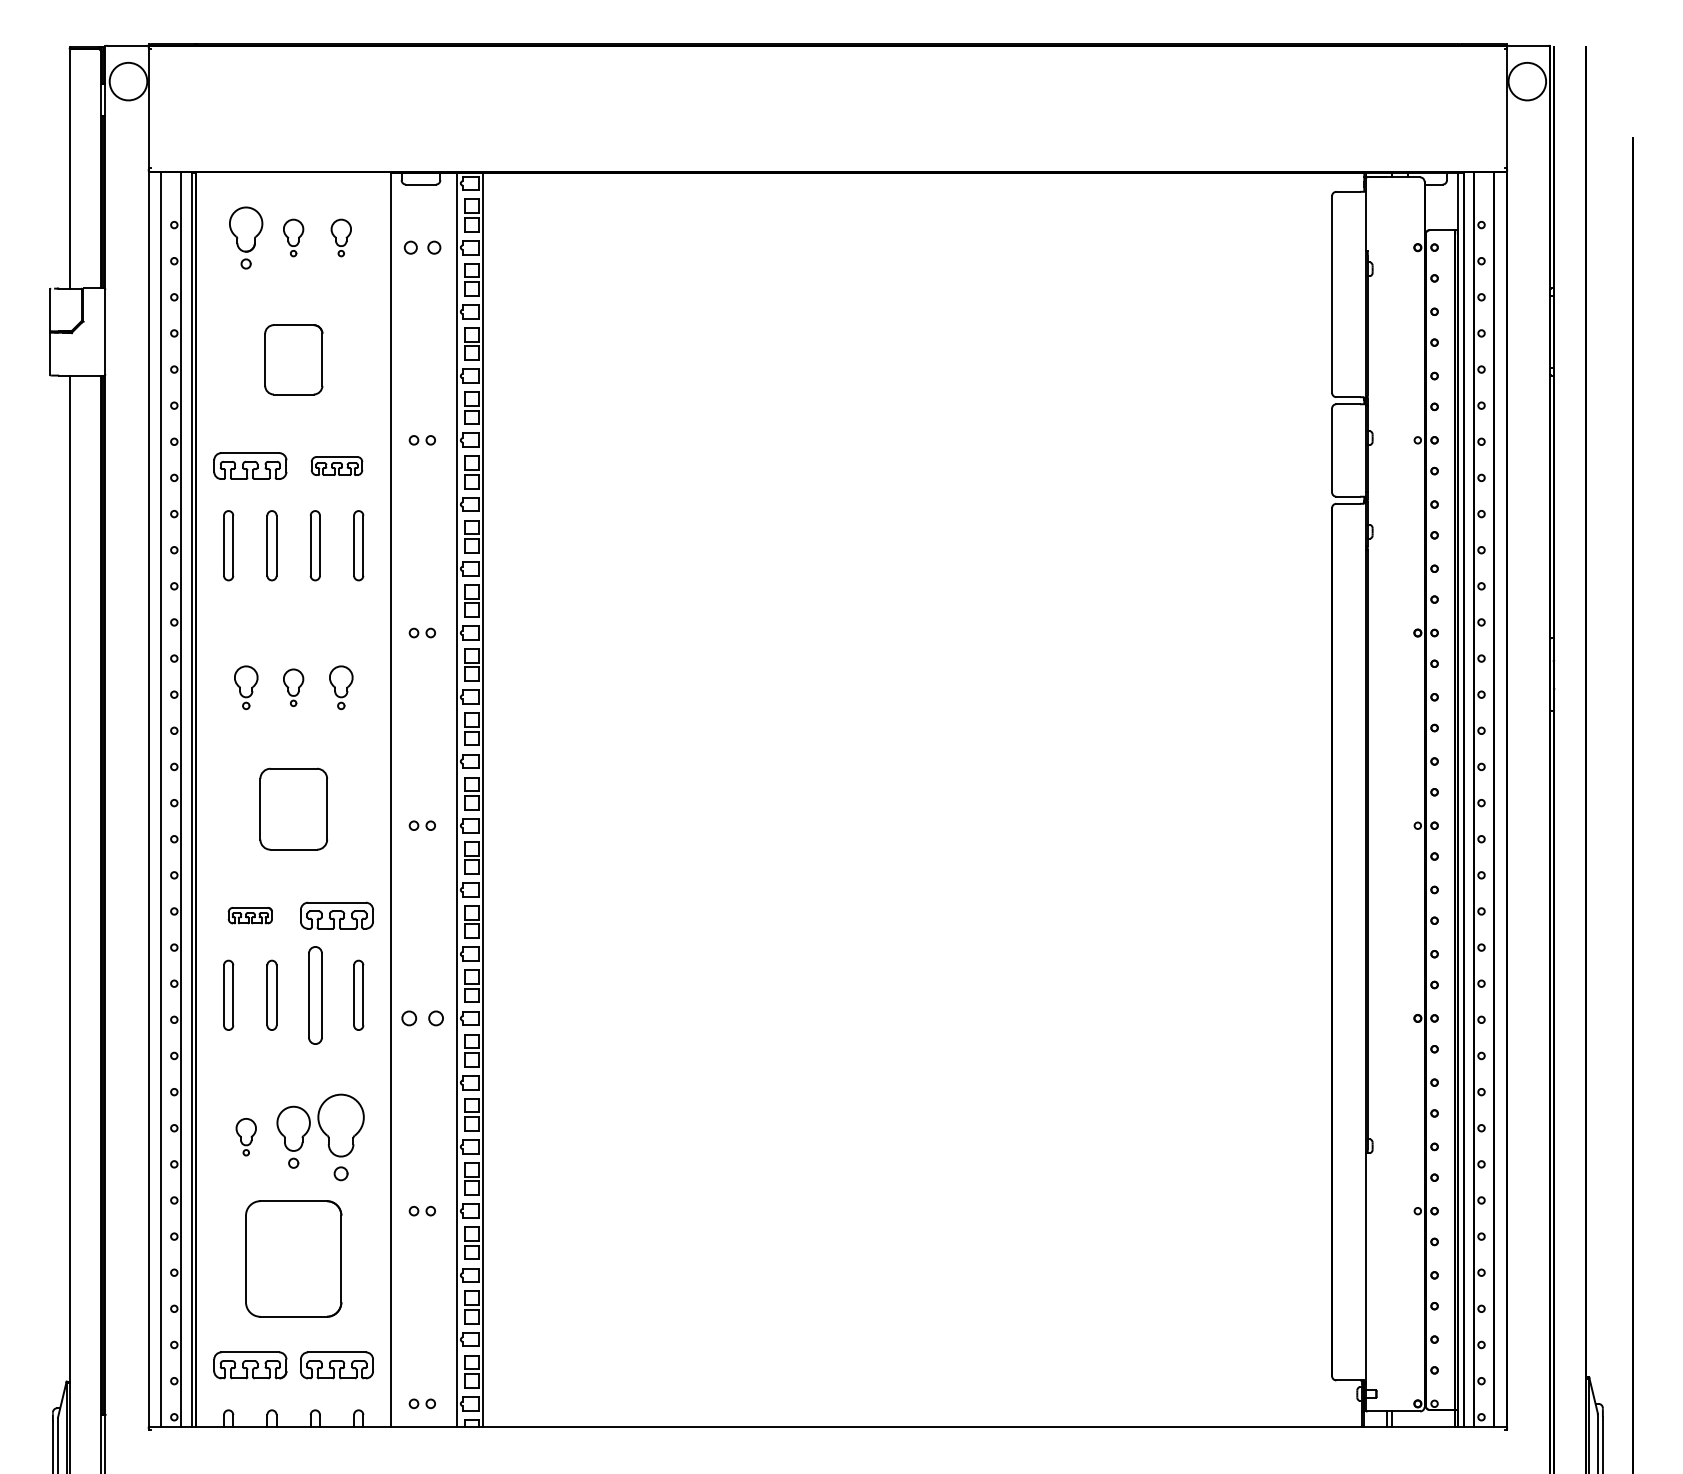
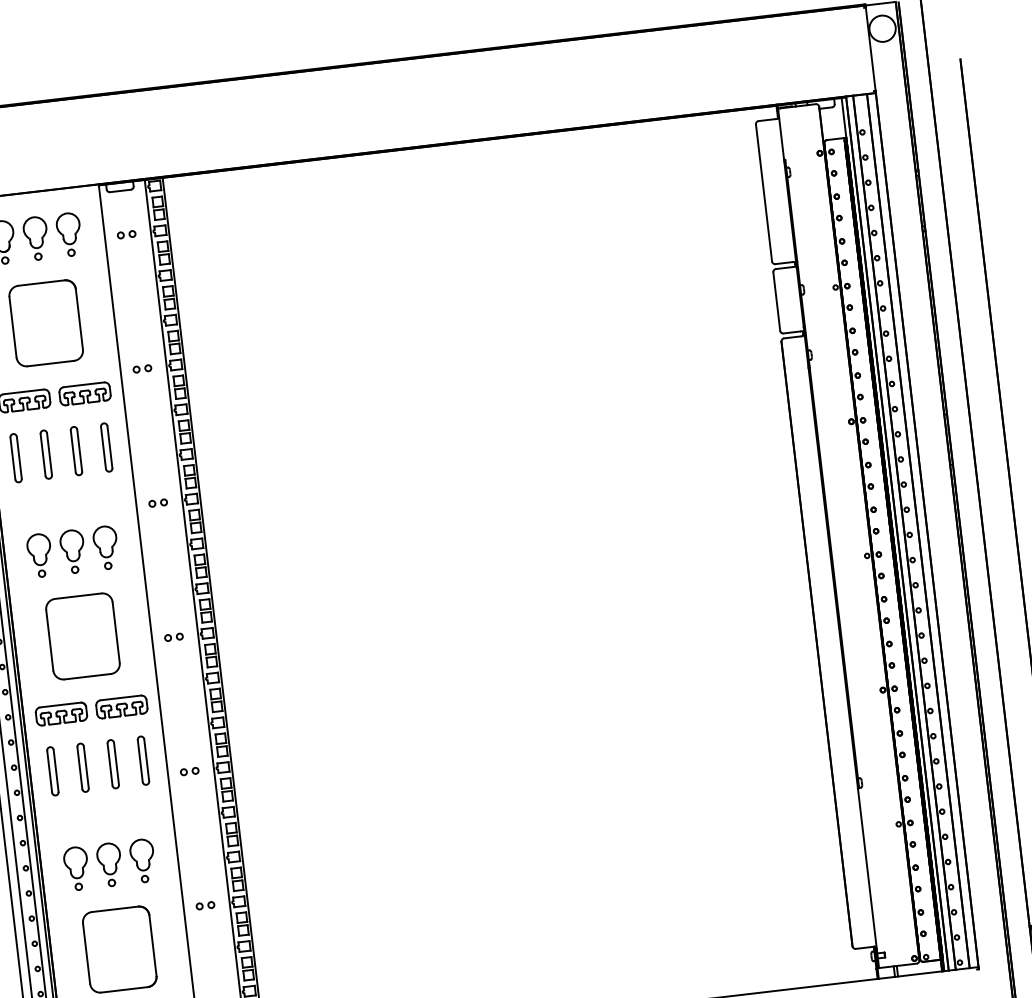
part: (293, 237) -> (36, 238), size x1.67
part: (341, 237) -> (69, 234), size x1.67
part: (421, 247) -> (126, 234), size x0.71
part: (293, 359) -> (46, 323), size x1.67
part: (336, 465) -> (84, 393), size x1.43
part: (246, 687) -> (40, 555), size x1.43
part: (293, 687) -> (72, 551), size x1.67
part: (341, 687) -> (106, 547), size x1.43
part: (293, 808) -> (82, 635), size x1.43
part: (250, 915) -> (61, 713), size x1.67
part: (314, 994) -> (112, 763), size x0.71
part: (421, 1018) -> (189, 771), size x0.62
part: (246, 1136) -> (76, 868), size x1.67
part: (341, 1136) -> (143, 860), size x0.71

